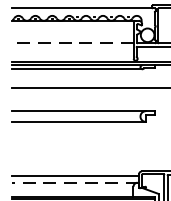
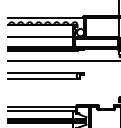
line: (72, 42) -> (40, 36), dashed -> solid
line: (76, 183) -> (42, 111), dashed -> solid

